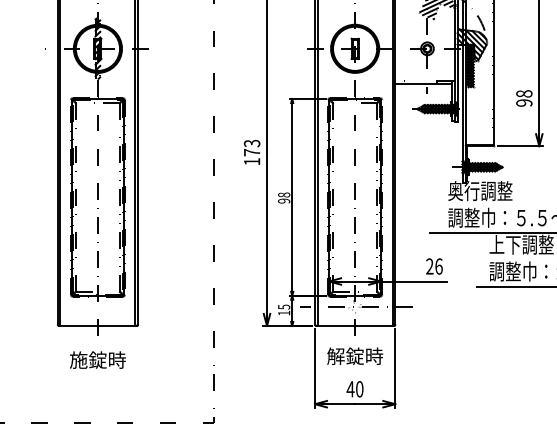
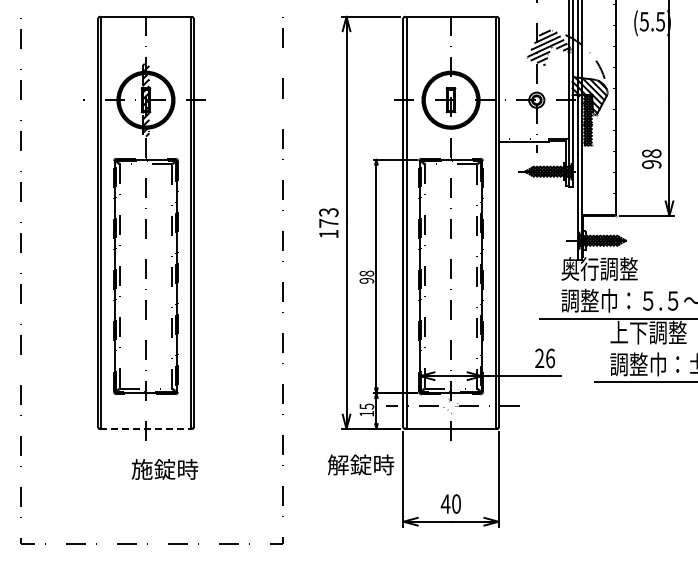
line: (97, 325) -> (145, 428), solid -> dashed
text: (355, 355) -> (361, 464), moved
text: (97, 360) -> (164, 469), moved

